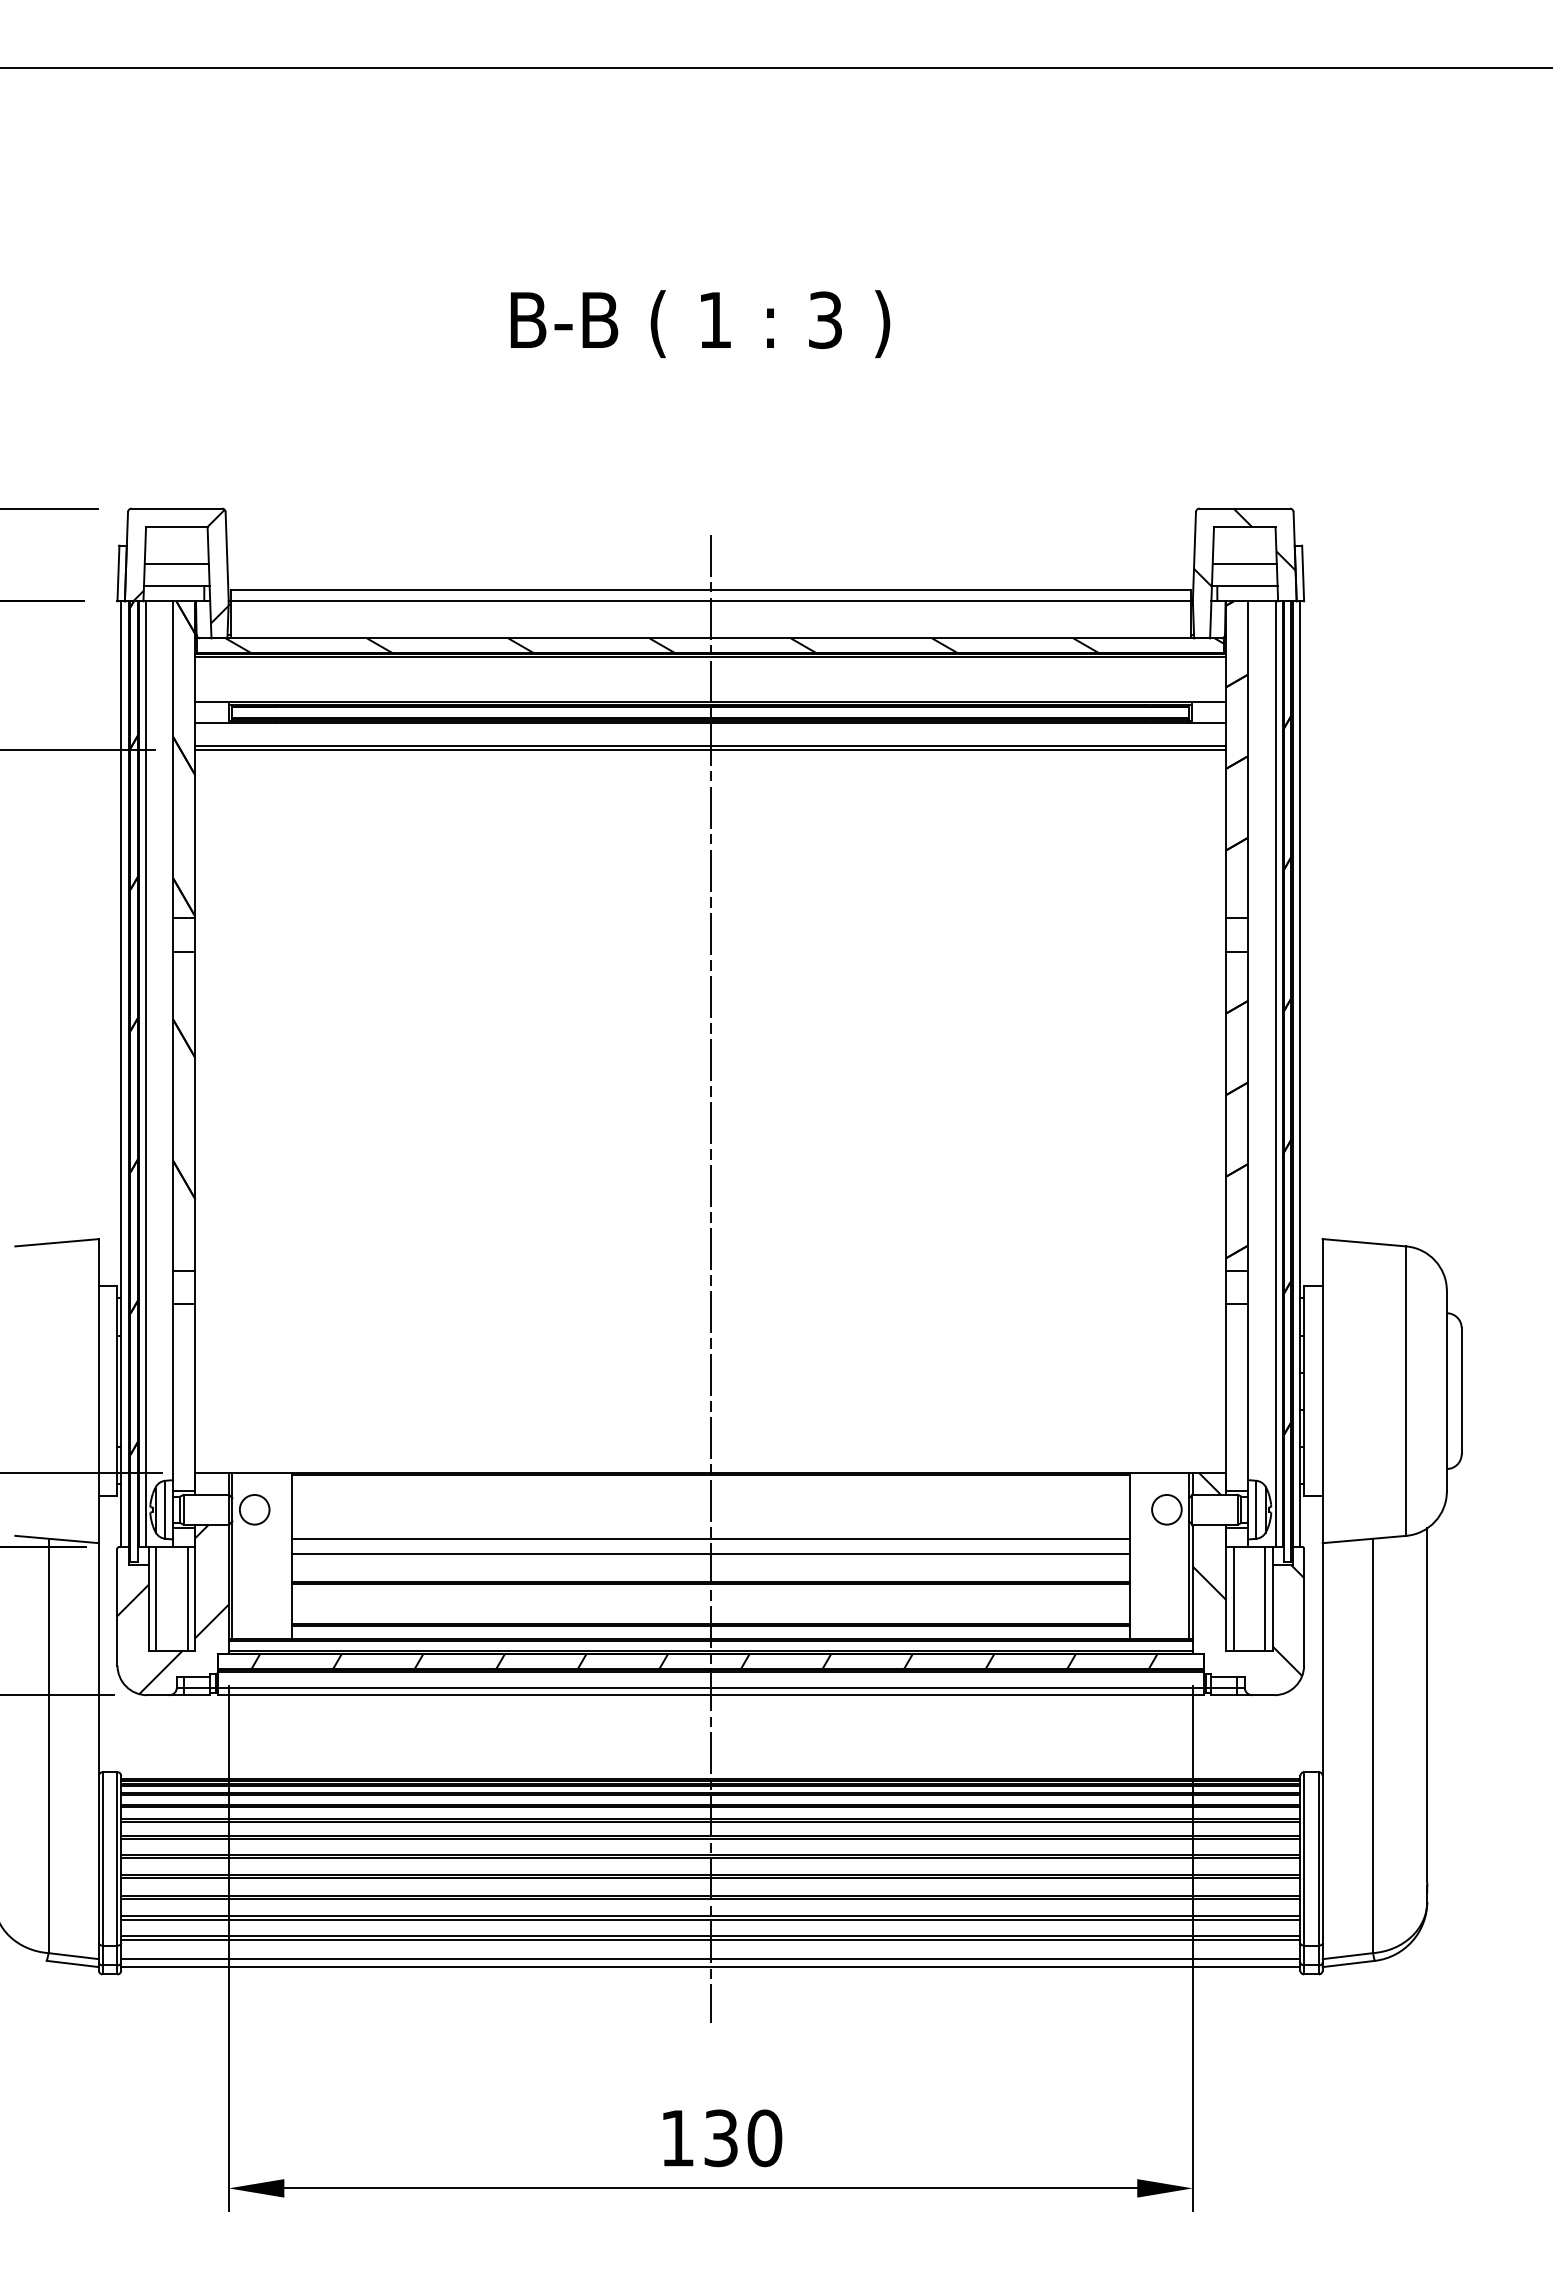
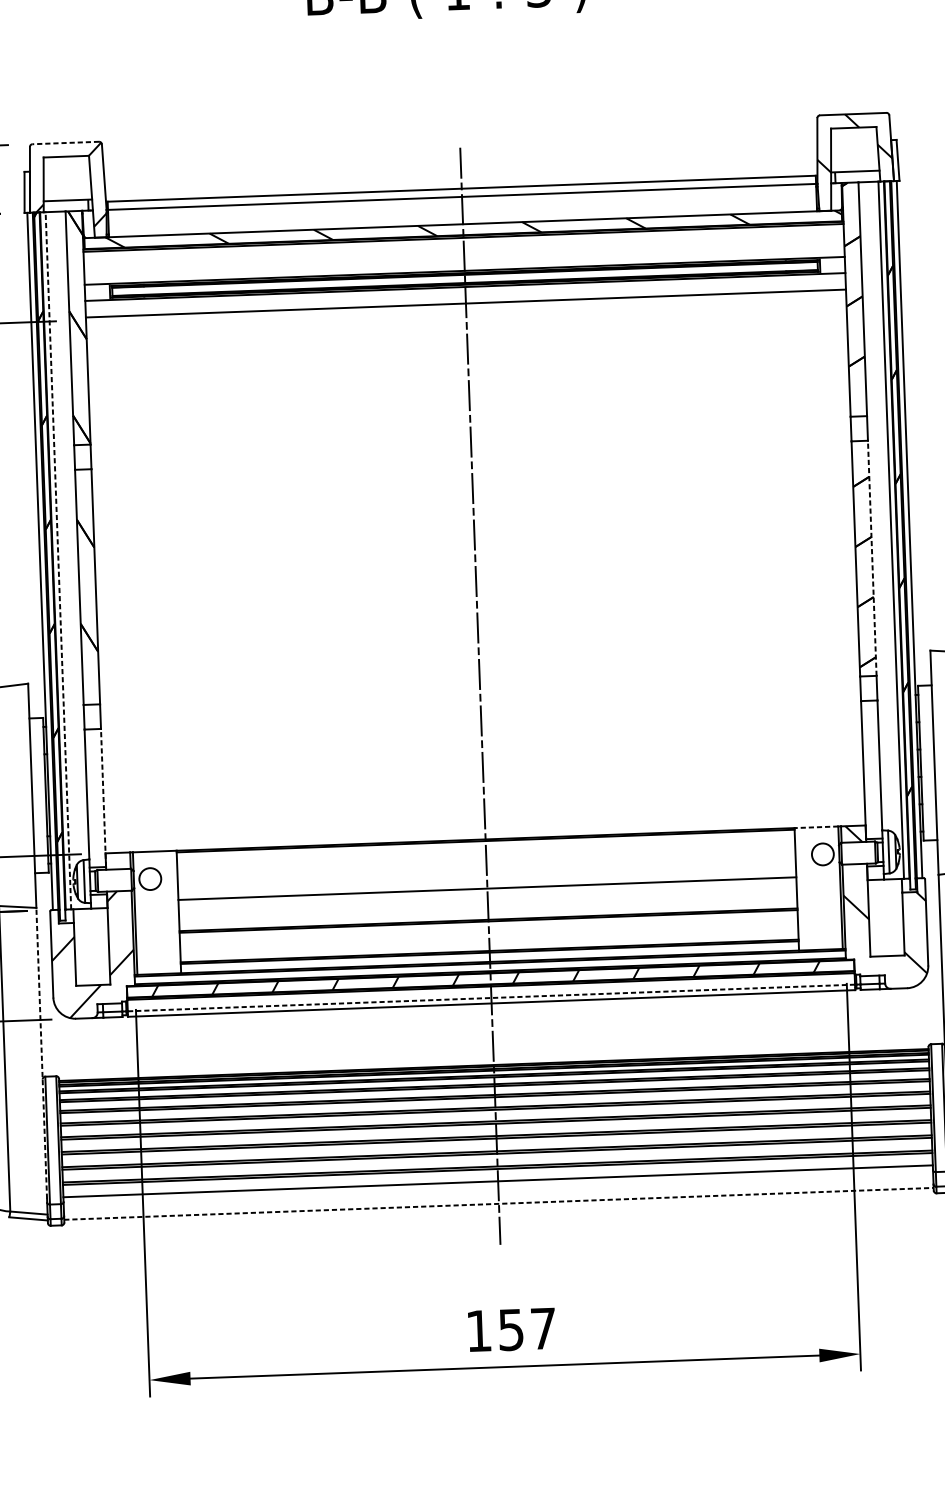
line: (176, 508) -> (65, 142), solid -> dashed
line: (176, 564) -> (67, 184), removed
line: (1244, 564) -> (854, 155), removed
line: (710, 749) -> (465, 306), removed
line: (146, 1074) -> (58, 561), solid -> dashed
line: (1248, 1110) -> (872, 557), solid -> dashed
line: (195, 1397) -> (103, 797), solid -> dashed
line: (1159, 1472) -> (816, 827), solid -> dashed
line: (710, 1554) -> (487, 899), removed
line: (156, 1598) -> (80, 947), removed
line: (187, 1598) -> (103, 946), removed
line: (1233, 1598) -> (874, 918), removed
line: (1265, 1598) -> (897, 917), removed
line: (710, 1687) -> (491, 997), solid -> dashed
line: (98, 1739) -> (41, 1052), solid -> dashed
line: (710, 1939) -> (498, 1183), removed
line: (710, 1959) -> (498, 1198), removed
line: (710, 1967) -> (498, 1204), solid -> dashed
text: (743, 2138) -> (527, 1329), 130 -> 157

